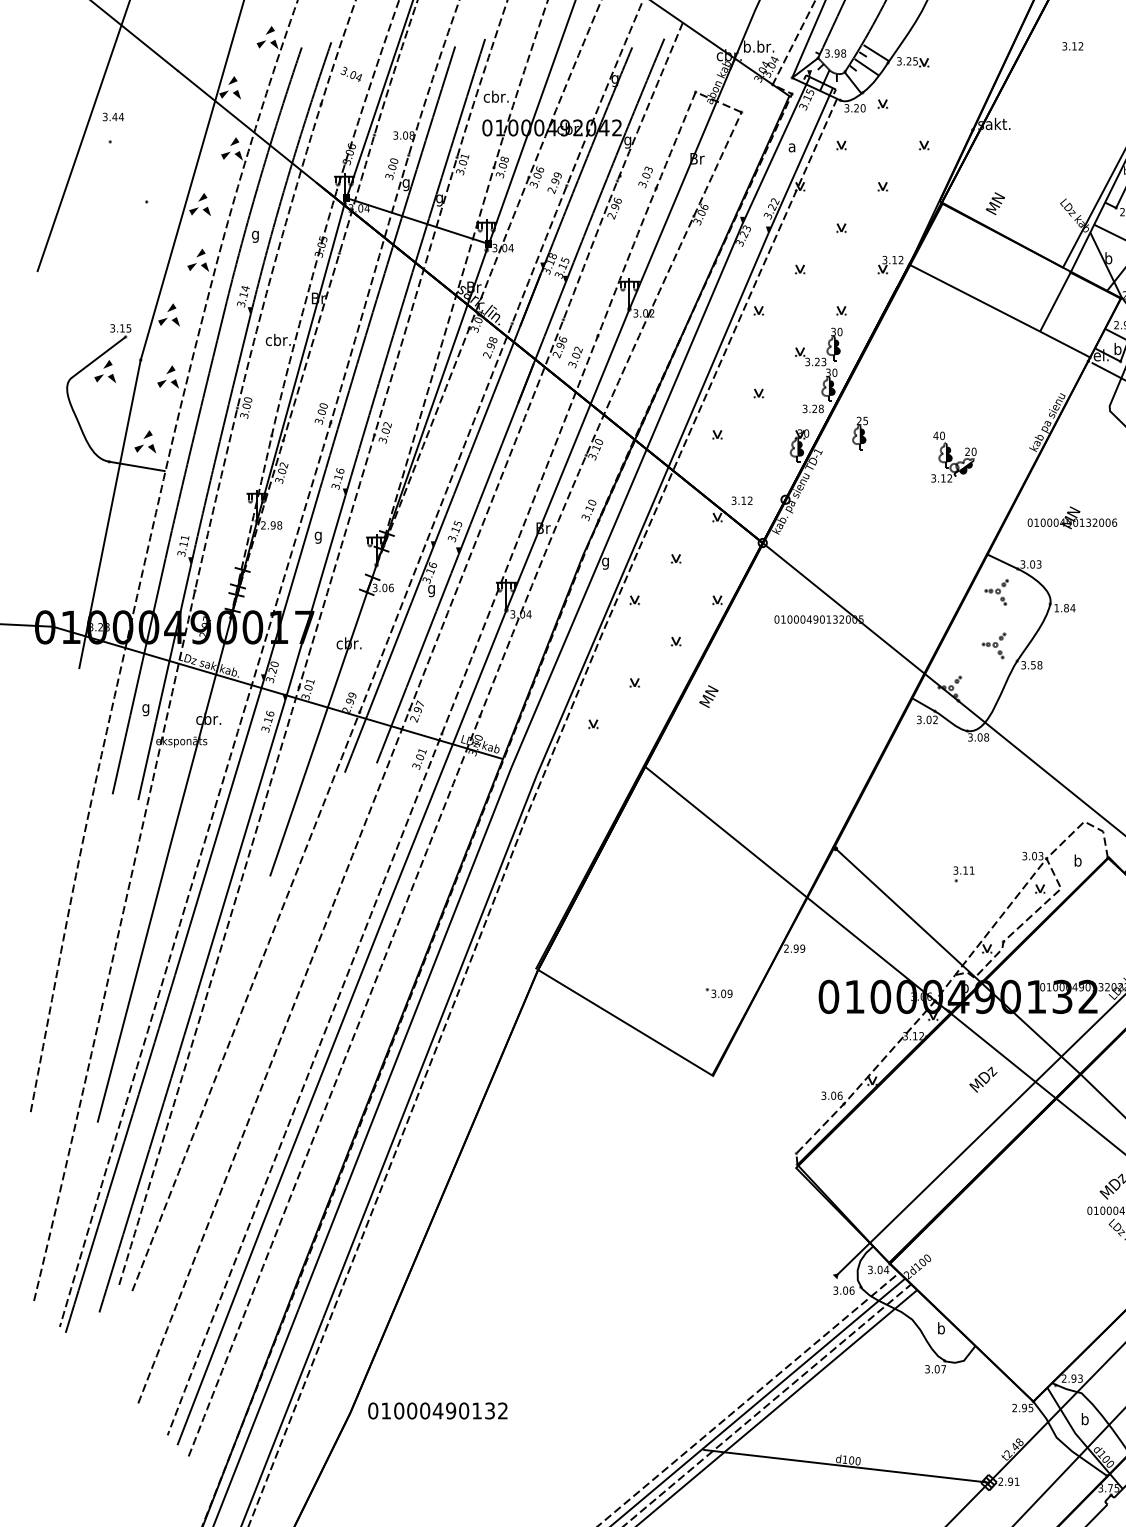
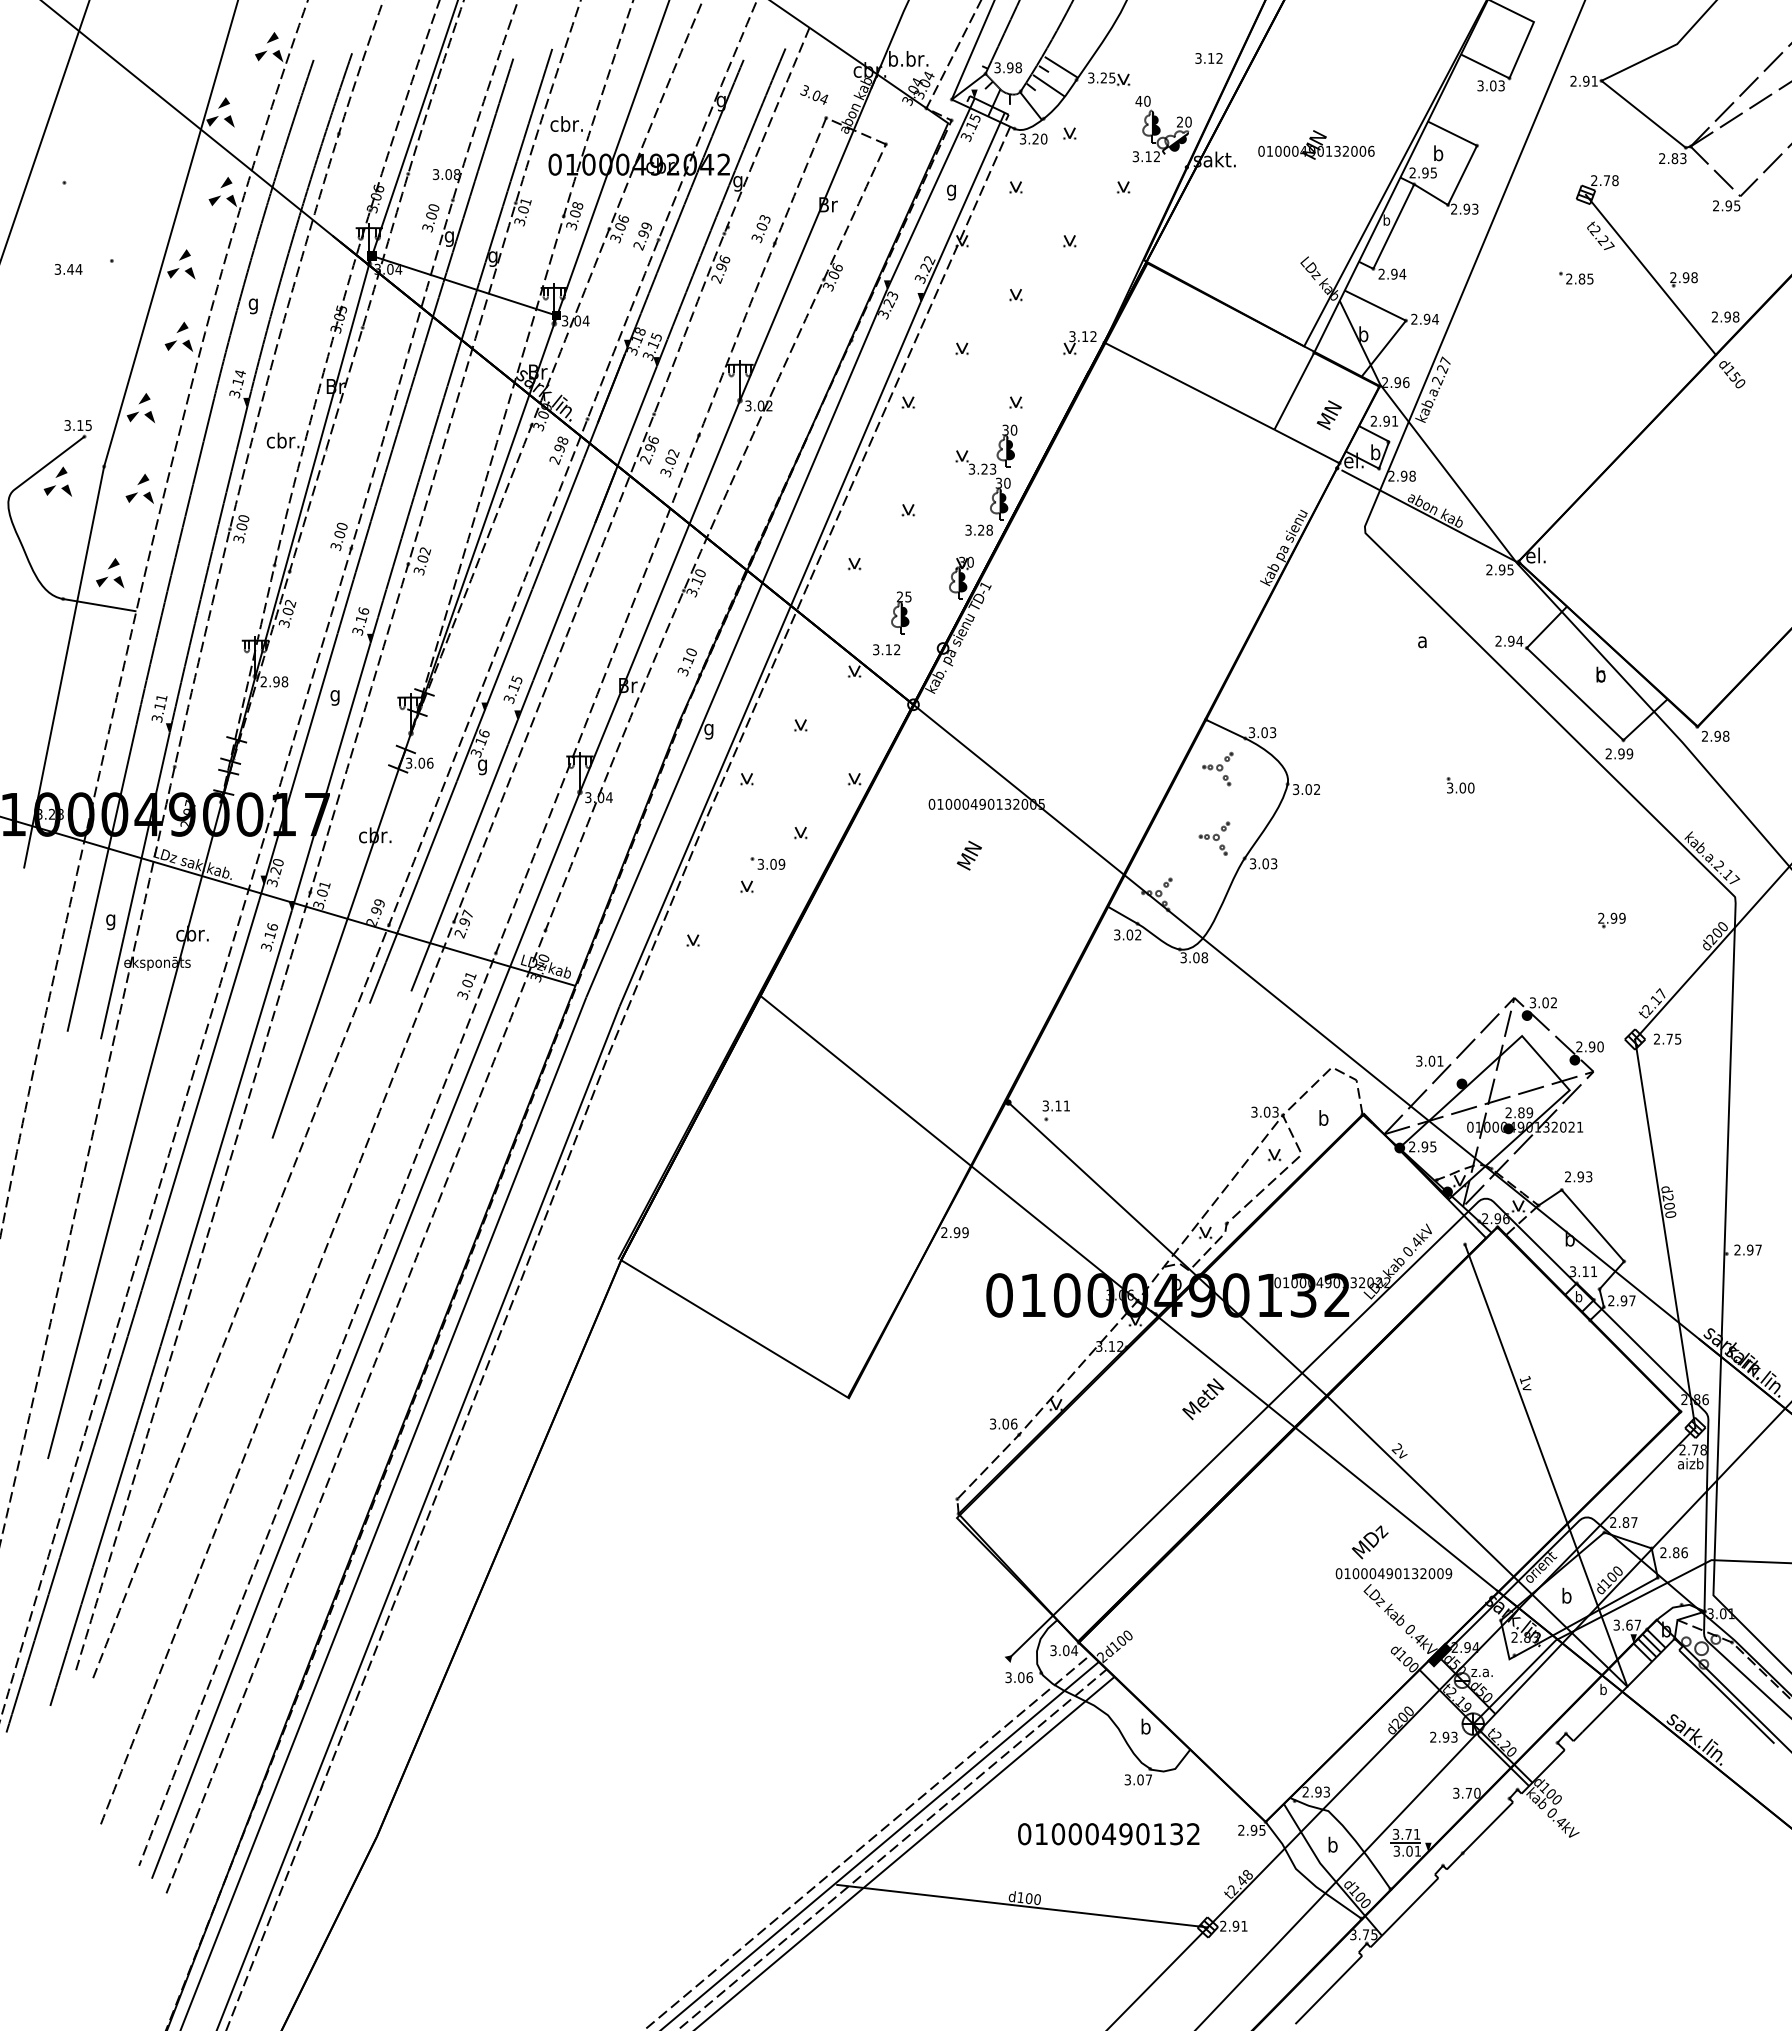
text: (1072, 46) -> (1208, 58), moved
text: (351, 74) -> (814, 94), moved
text: (113, 117) -> (68, 269), moved
text: (791, 149) -> (951, 192), a -> g
text: (994, 203) -> (1328, 415), moved
part: (860, 432) -> (901, 612), moved
part: (953, 456) -> (1161, 128), moved
text: (1072, 517) -> (1316, 144), moved
text: (1064, 608) -> (1306, 789), 1.84 -> 3.02
text: (1036, 665) -> (1269, 863), 3.58 -> 3.03
text: (708, 696) -> (968, 855), moved
part: (963, 874) -> (1055, 1110), moved
part: (718, 993) -> (767, 863), moved
text: (989, 1072) -> (1208, 1393), MDz -> MetN
text: (437, 1411) -> (1108, 1834), moved

